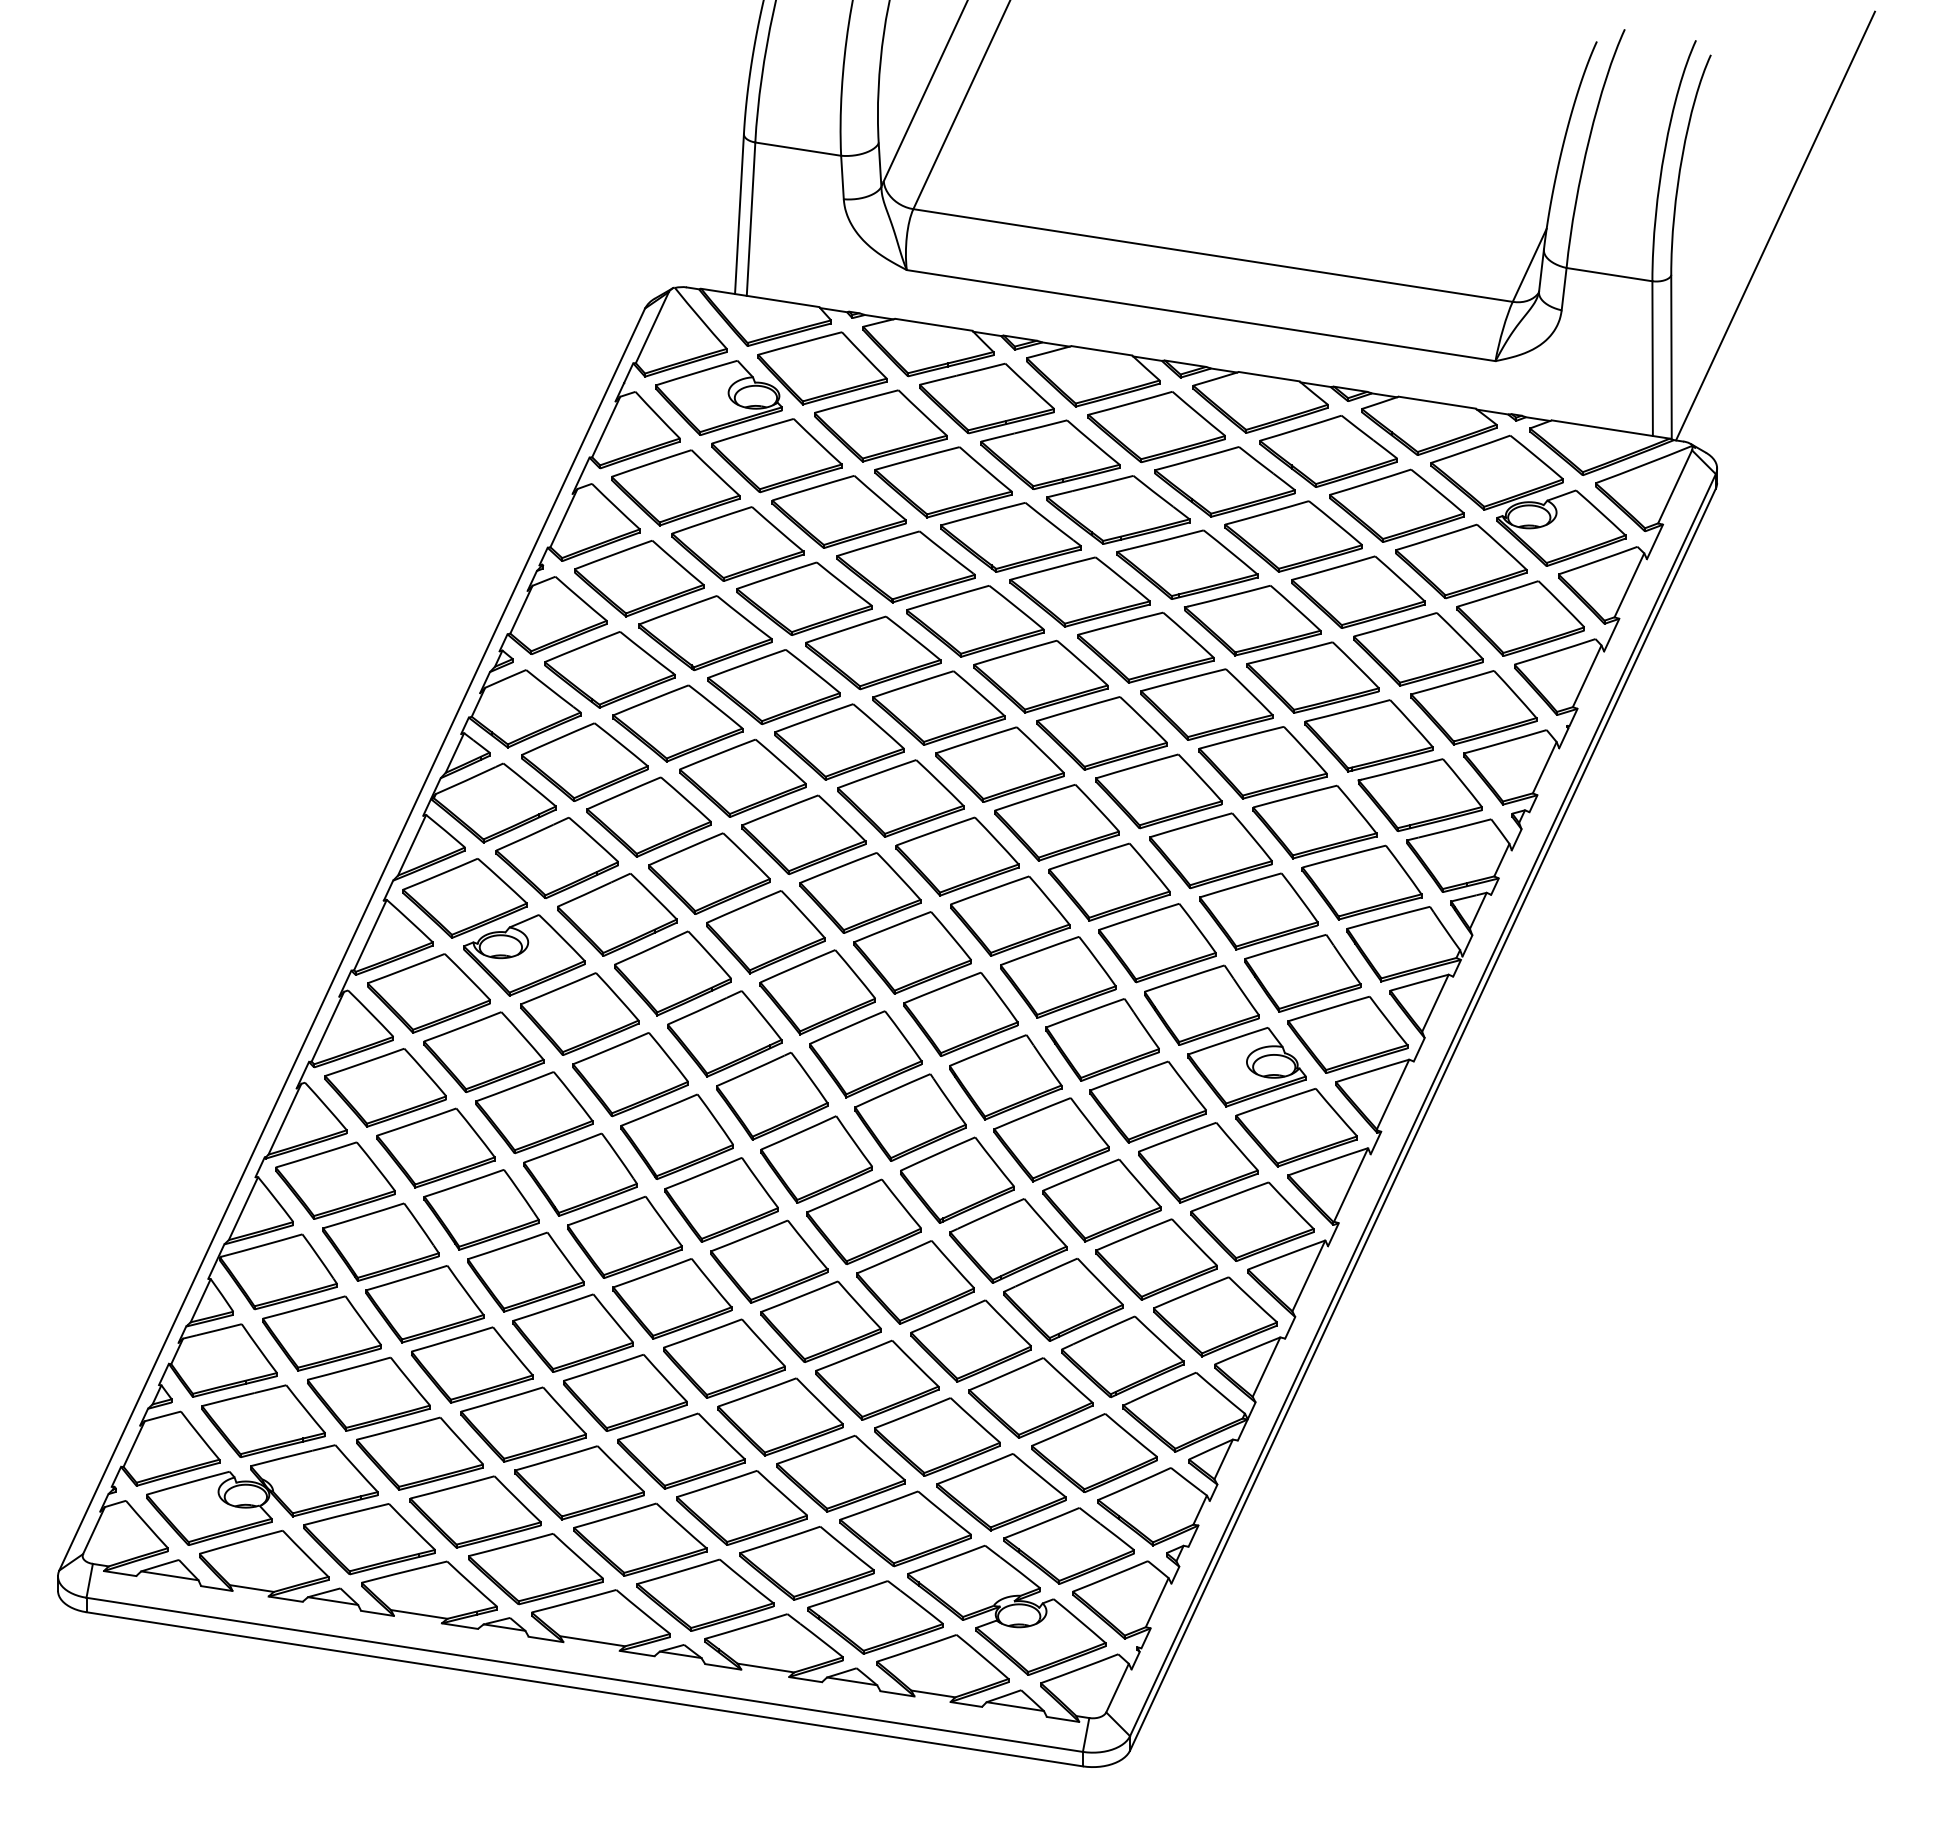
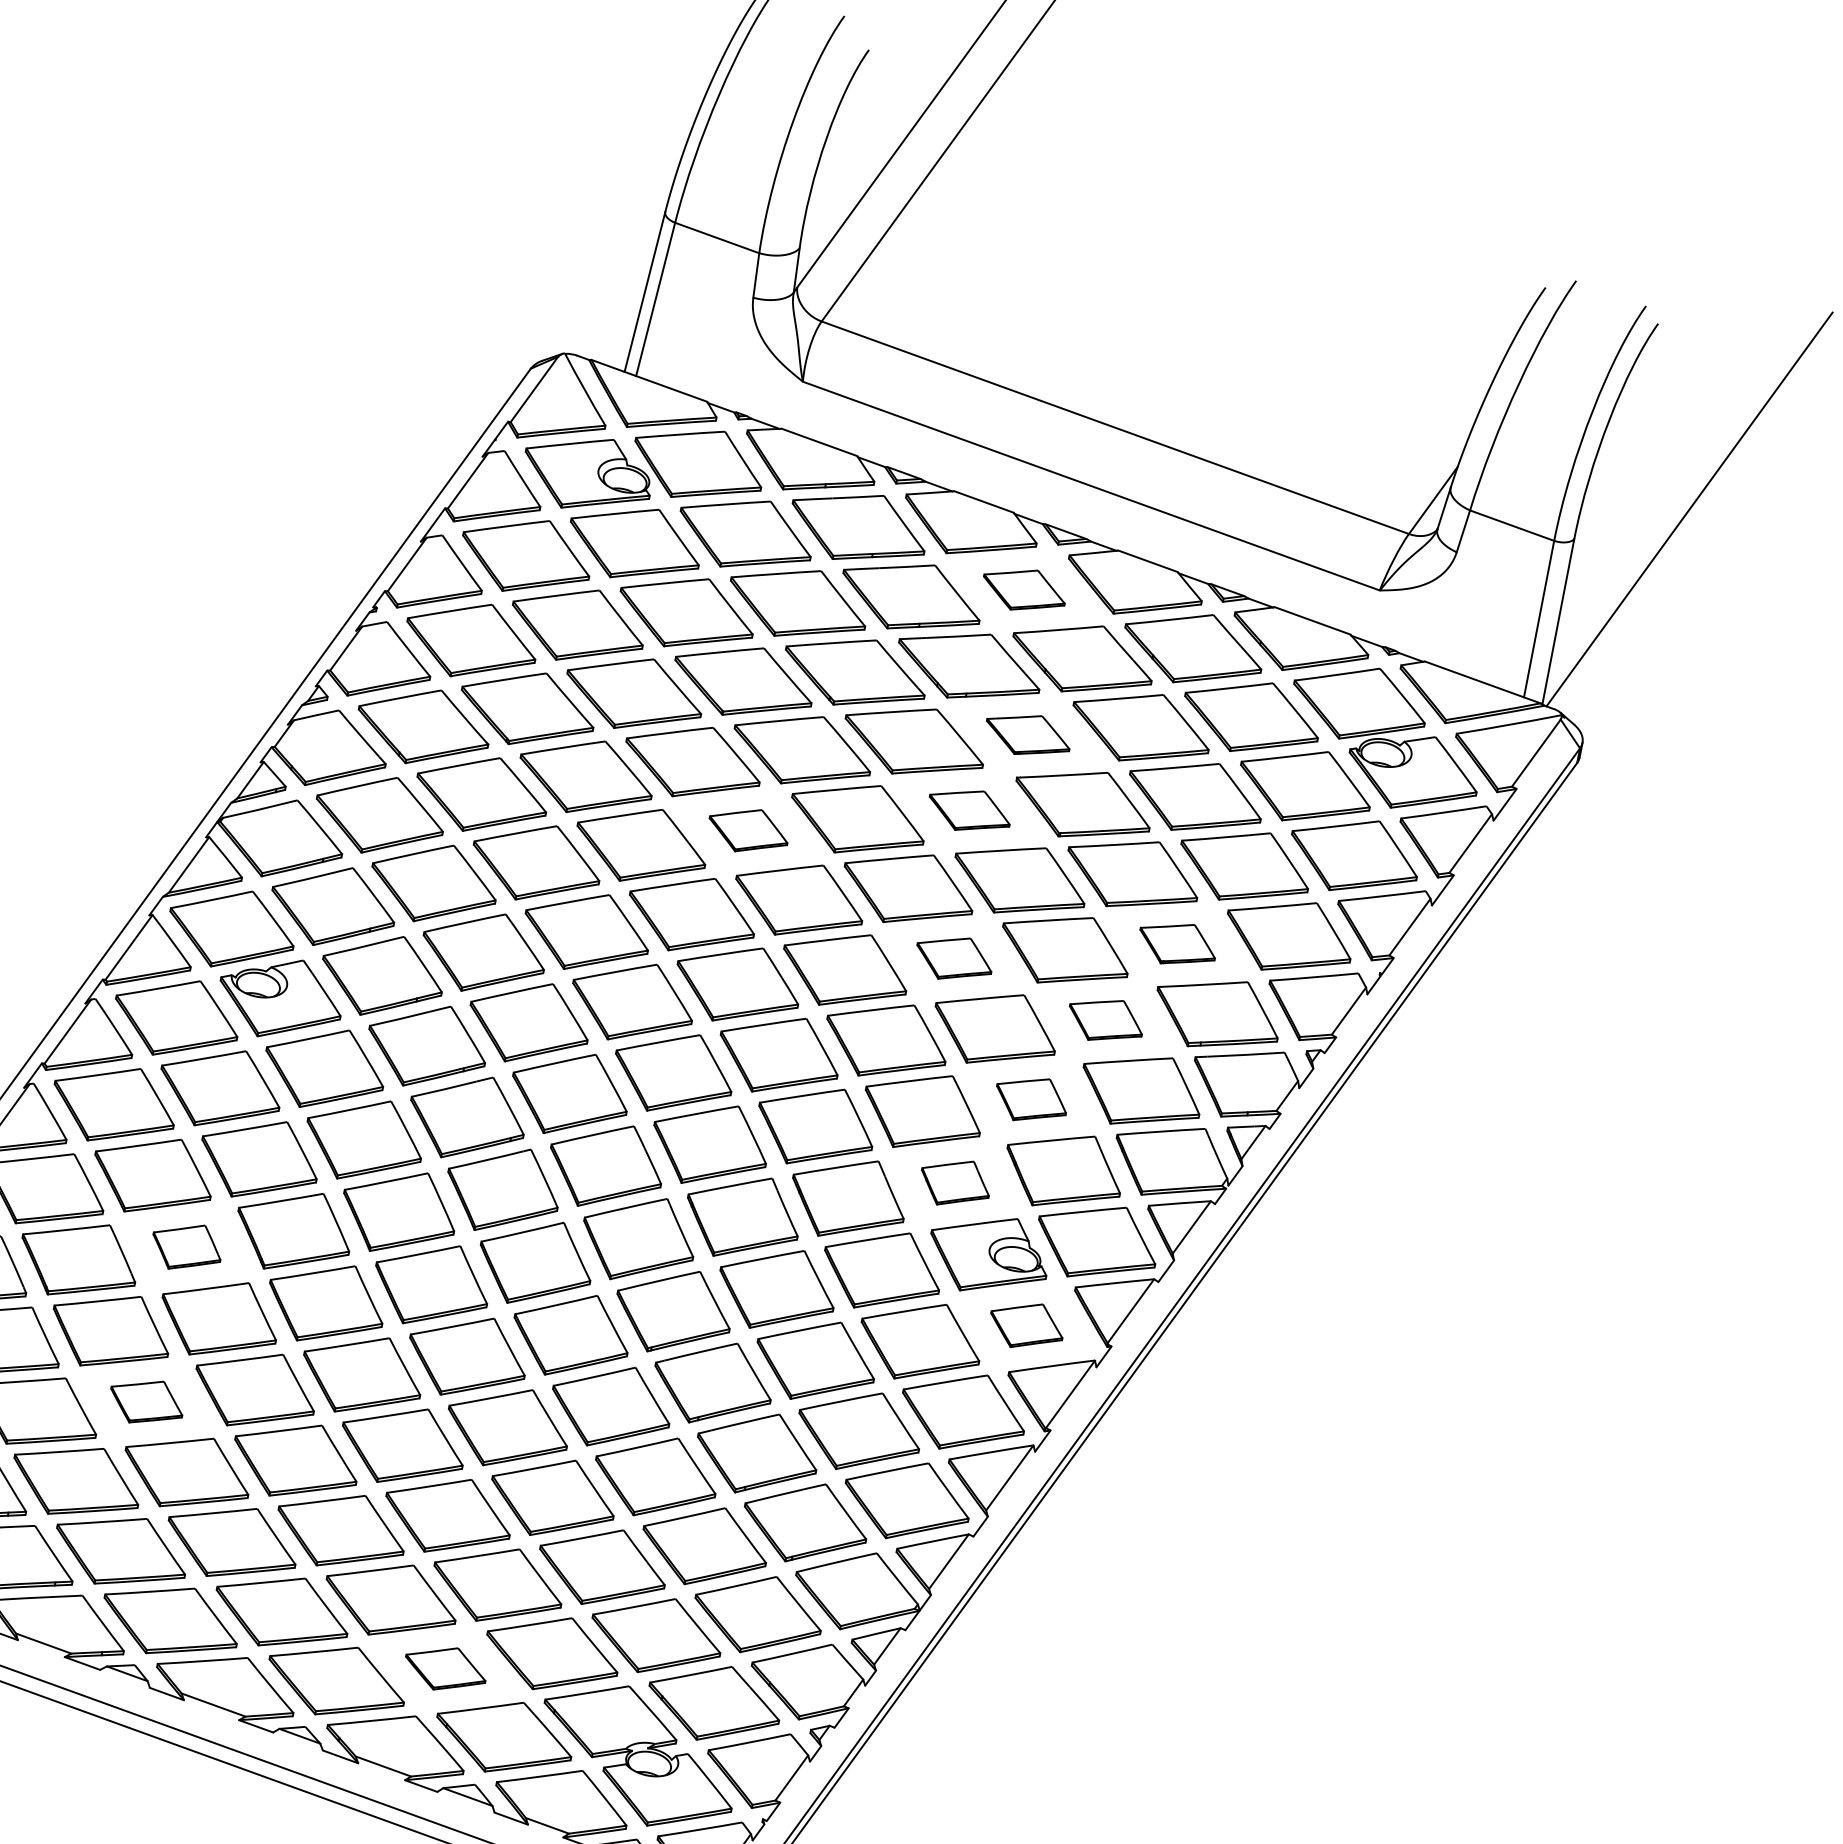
part: (1156, 427) -> (1024, 590), size x0.6
part: (1187, 564) -> (1028, 734), size x0.6
part: (1145, 647) -> (969, 810), size x0.6
part: (938, 707) -> (748, 830), size x0.6
part: (1368, 735) -> (1177, 943), size x0.6
part: (1158, 791) -> (953, 958), size x0.6
part: (1314, 821) -> (1105, 1019), size x0.6
part: (1258, 911) -> (1031, 1099), size x0.6
part: (1201, 1004) -> (955, 1182), size x0.6
part: (1296, 1127) -> (1026, 1325), size x0.6
part: (481, 1209) -> (186, 1246), size x0.6
part: (472, 1364) -> (147, 1401), size x0.6
part: (806, 1563) -> (445, 1668), size x0.6

